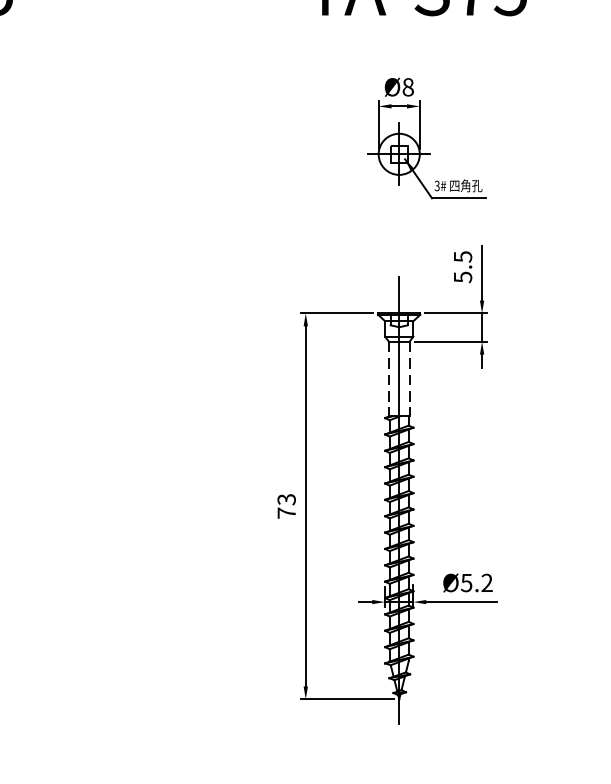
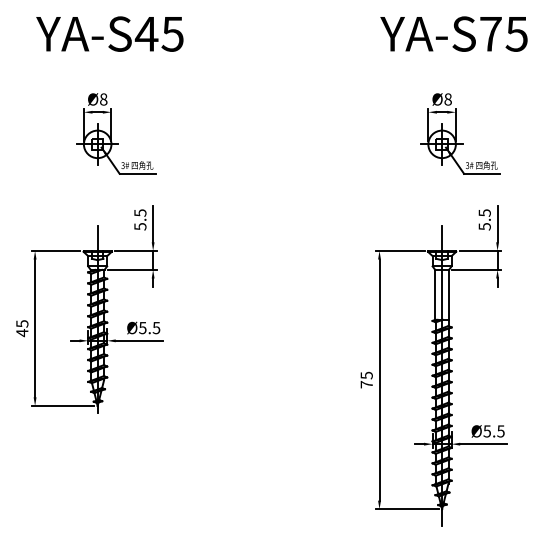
line: (389, 378) -> (435, 294), dashed -> solid
line: (410, 378) -> (449, 294), dashed -> solid
text: (286, 498) -> (366, 374), 73 -> 75
text: (486, 583) -> (500, 431), Ø5.2 -> Ø5.5

